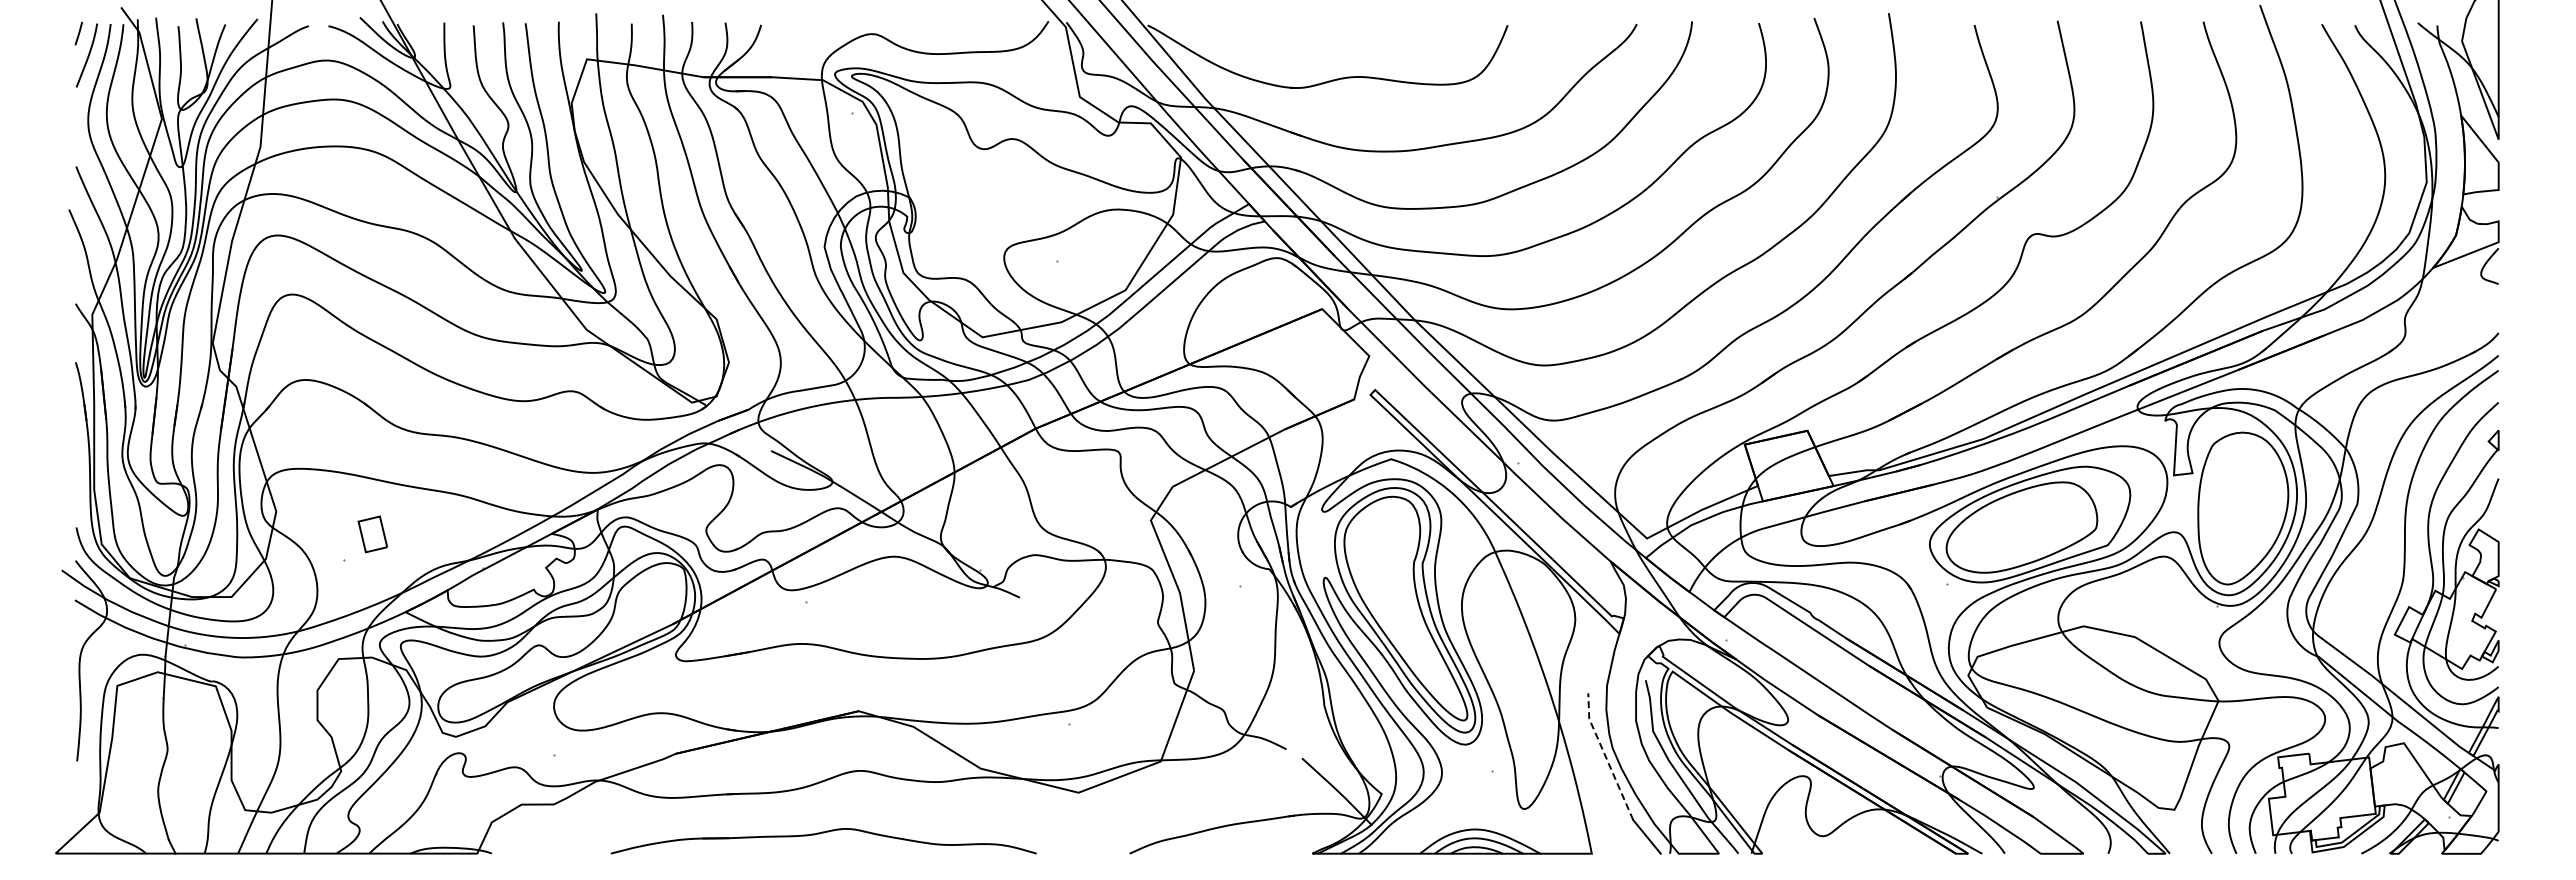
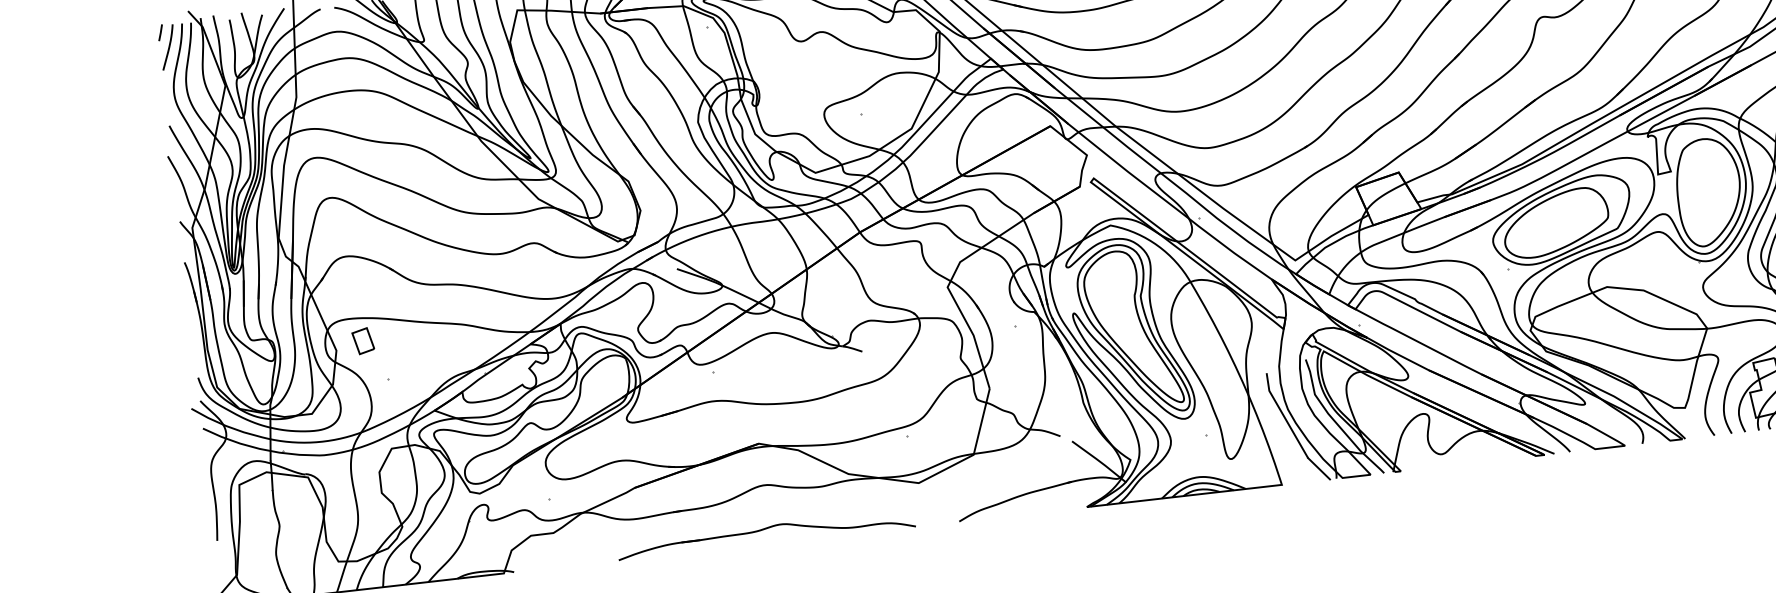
part: (372, 534) -> (363, 341), moved
line: (1605, 757) -> (1283, 416), dashed -> solid
part: (823, 833) -> (765, 529), moved

